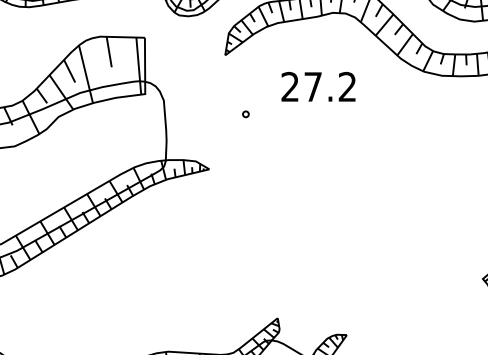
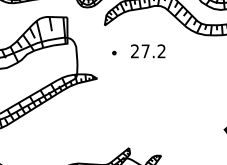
text: (319, 87) -> (148, 51), moved

